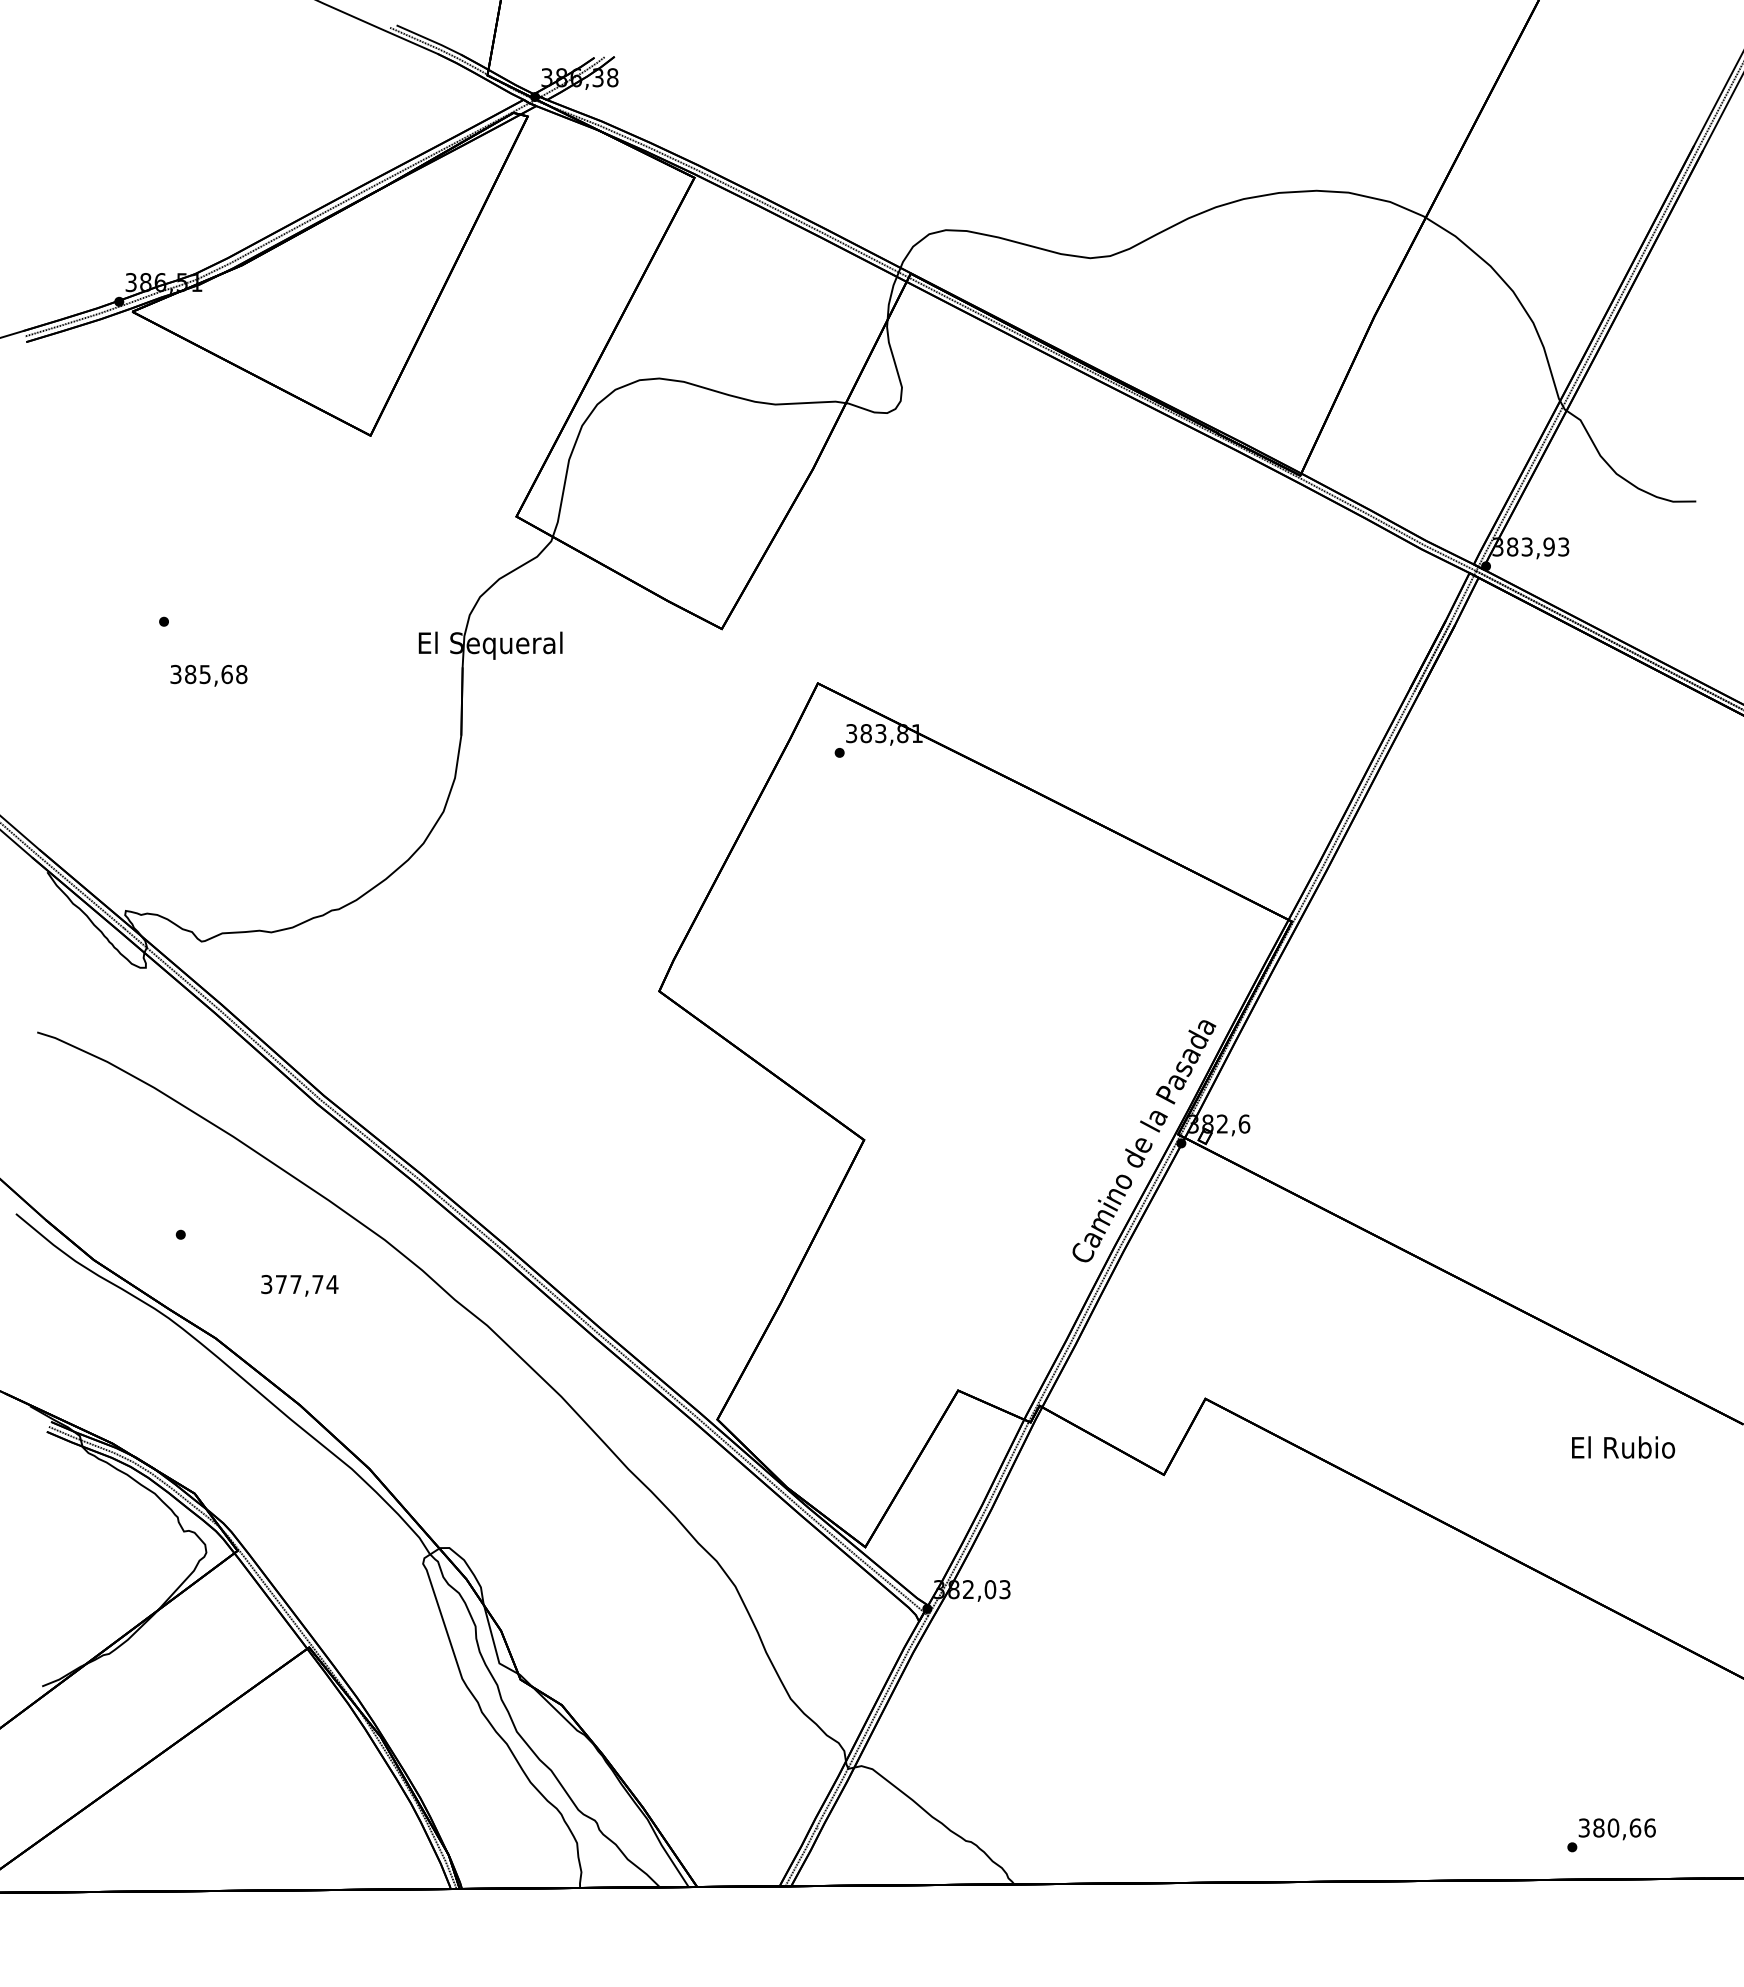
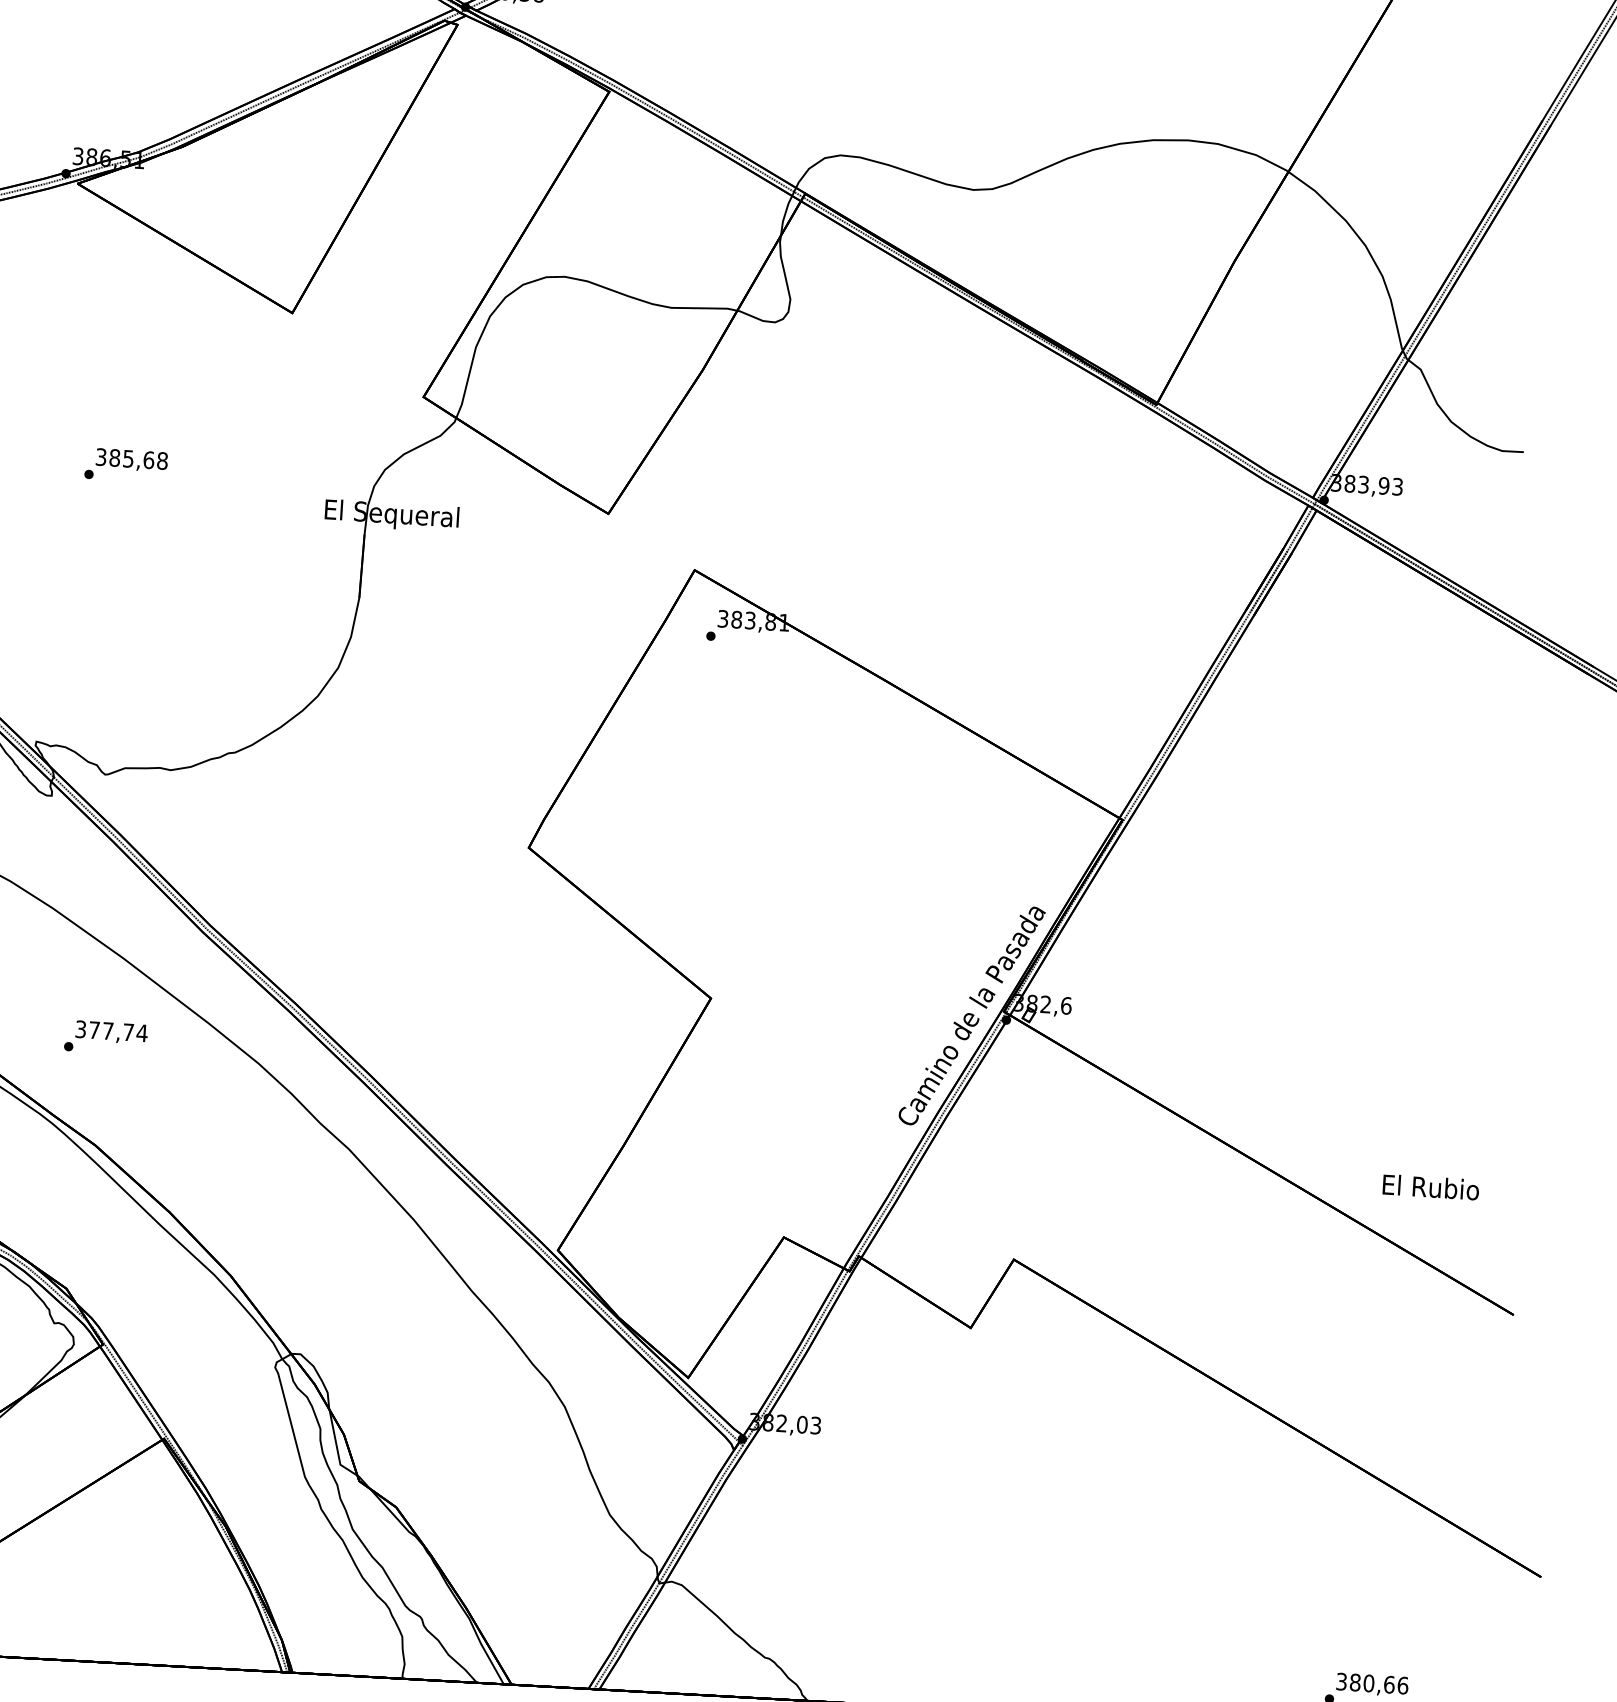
text: (208, 675) -> (131, 460), moved
text: (299, 1285) -> (111, 1032), moved
text: (1623, 1447) -> (1431, 1187), moved

